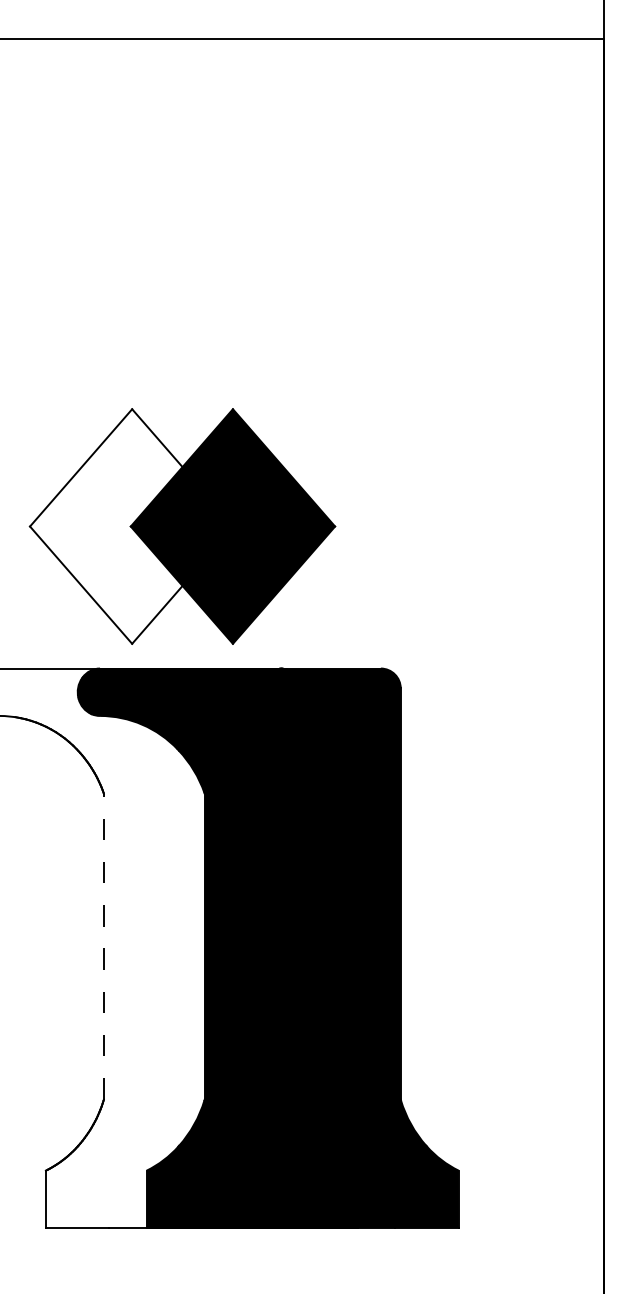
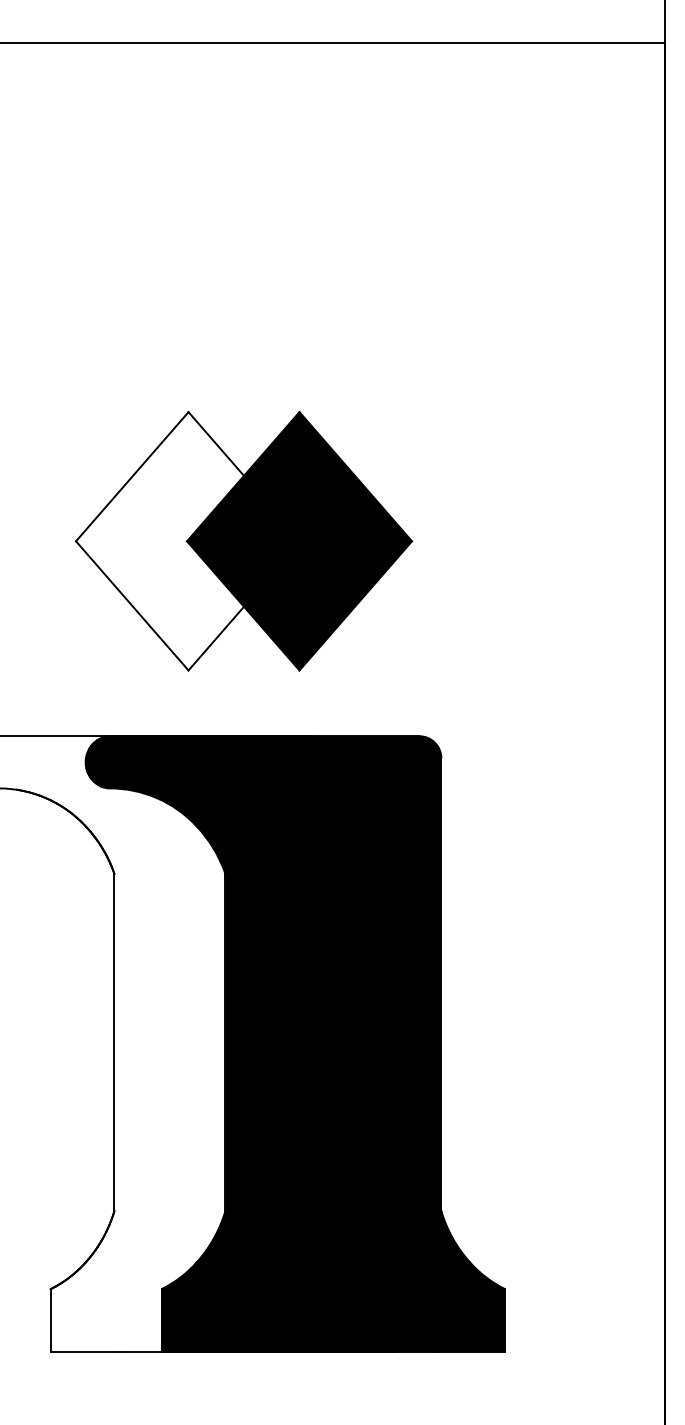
part: (182, 526) -> (243, 541), moved
line: (103, 946) -> (114, 1042), dashed -> solid

